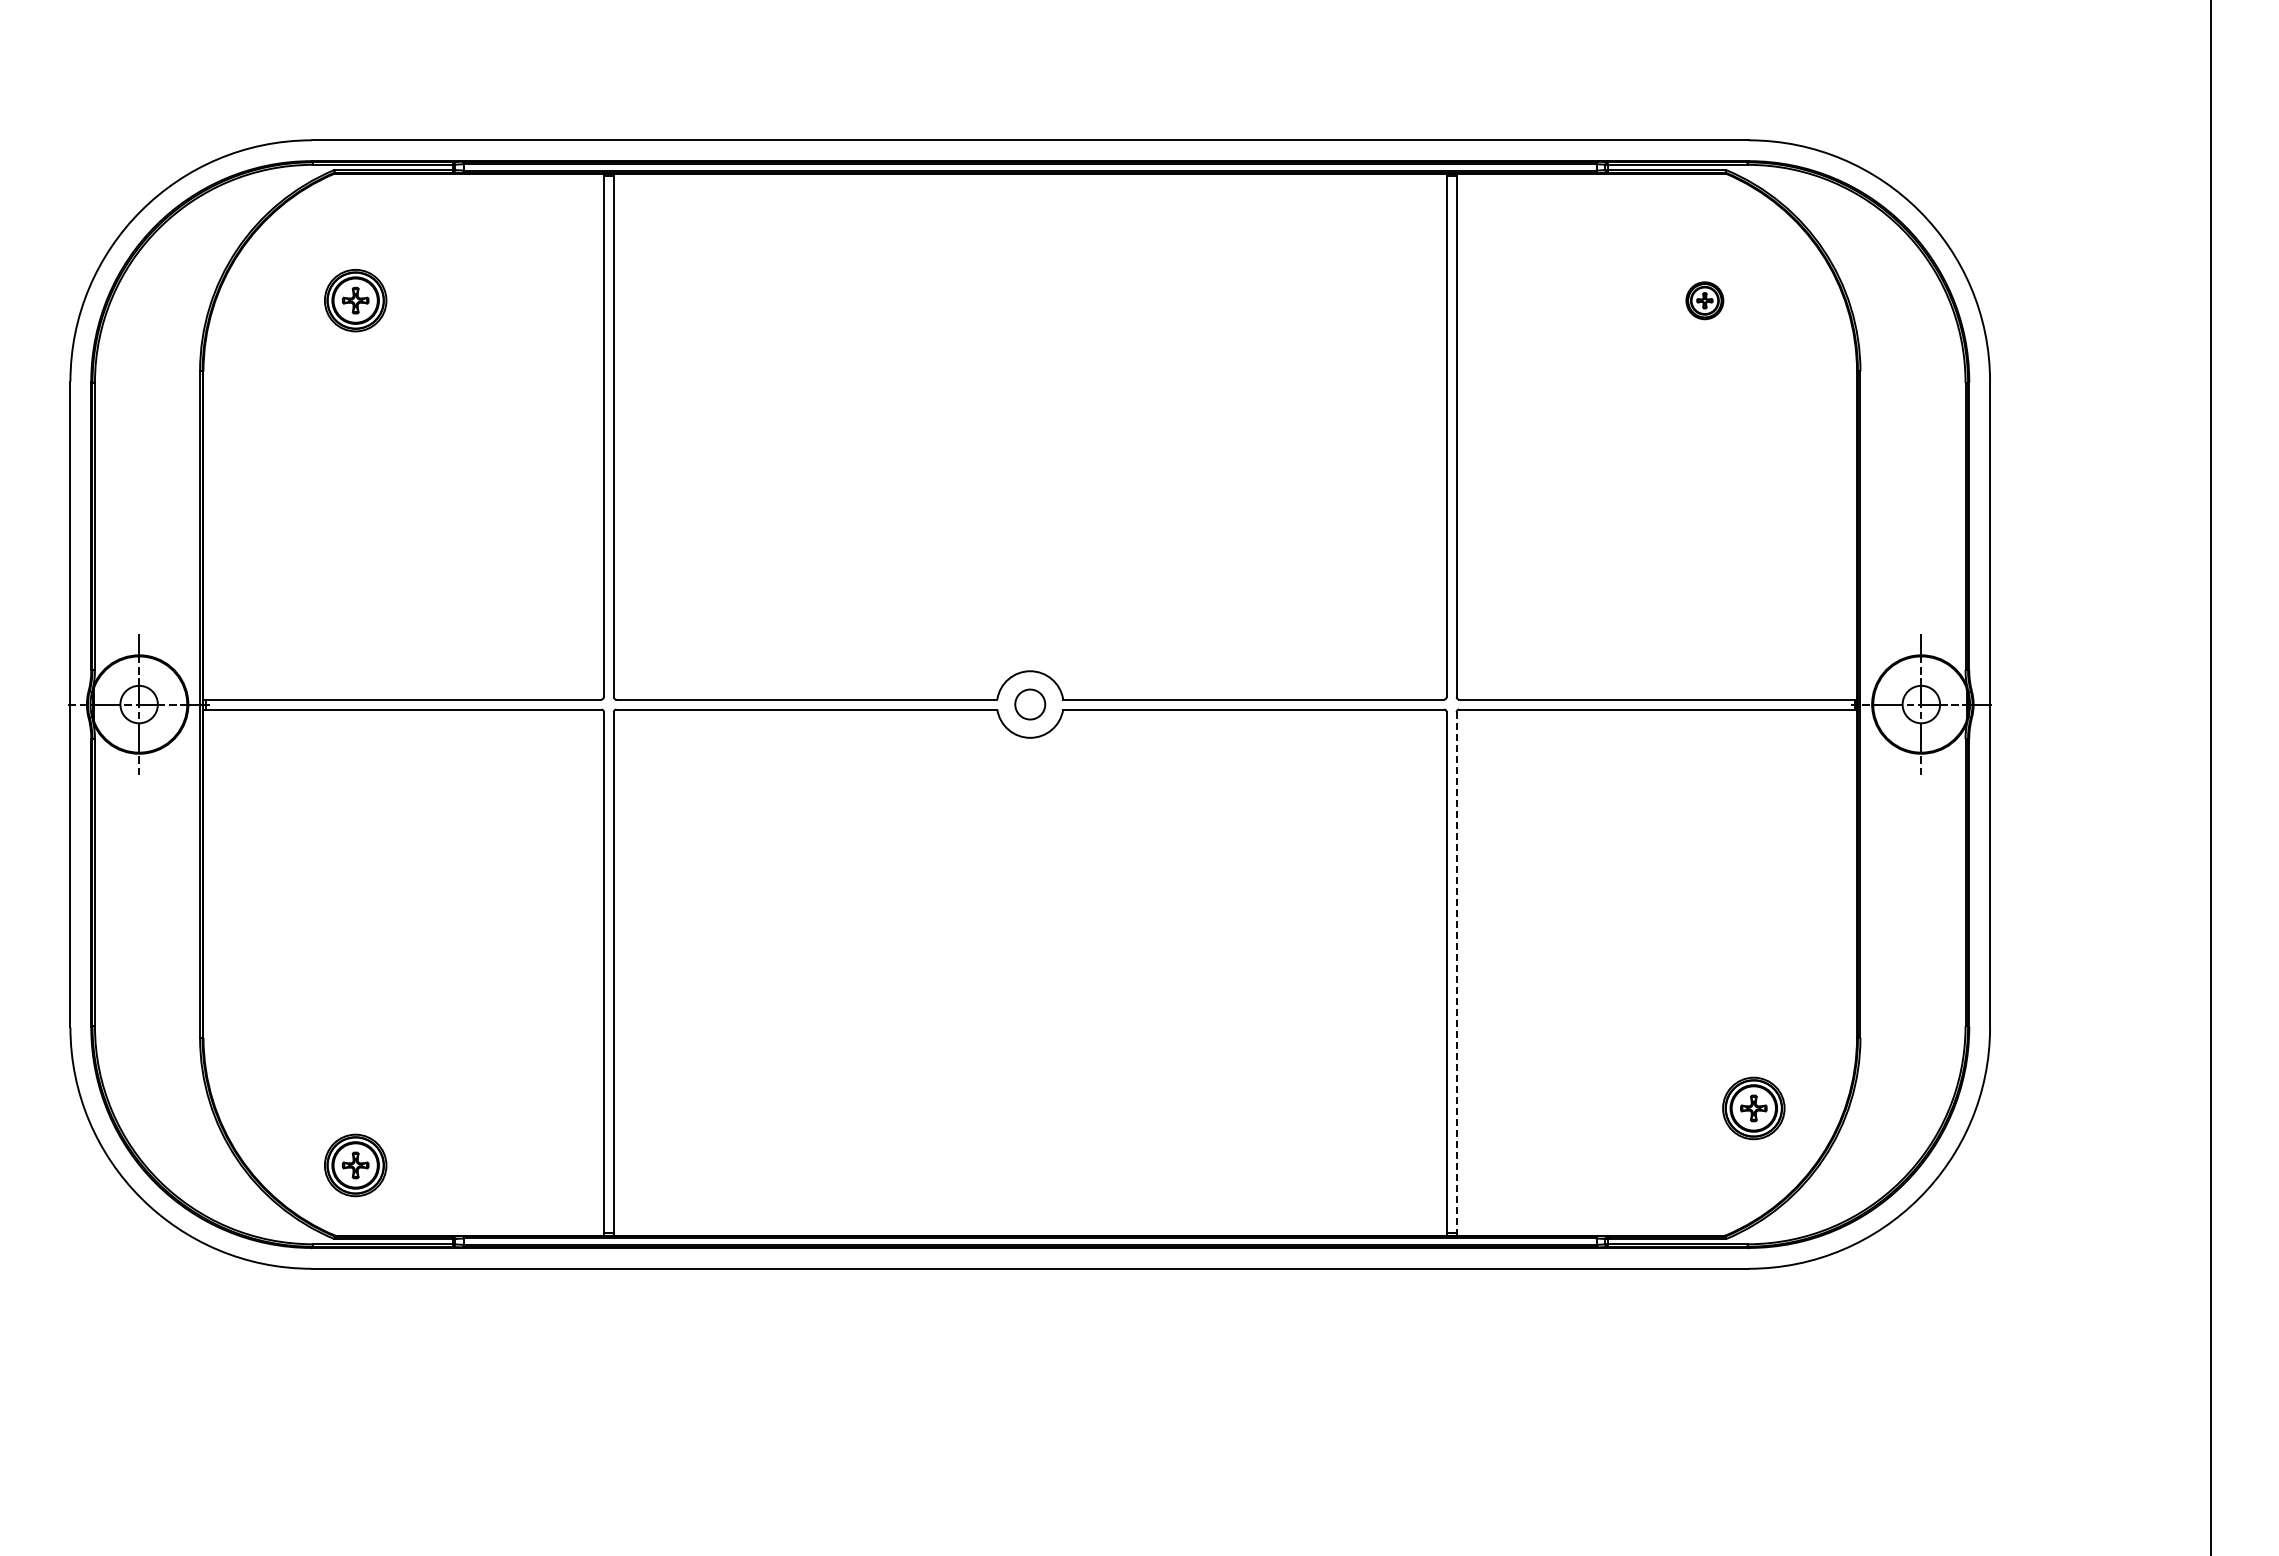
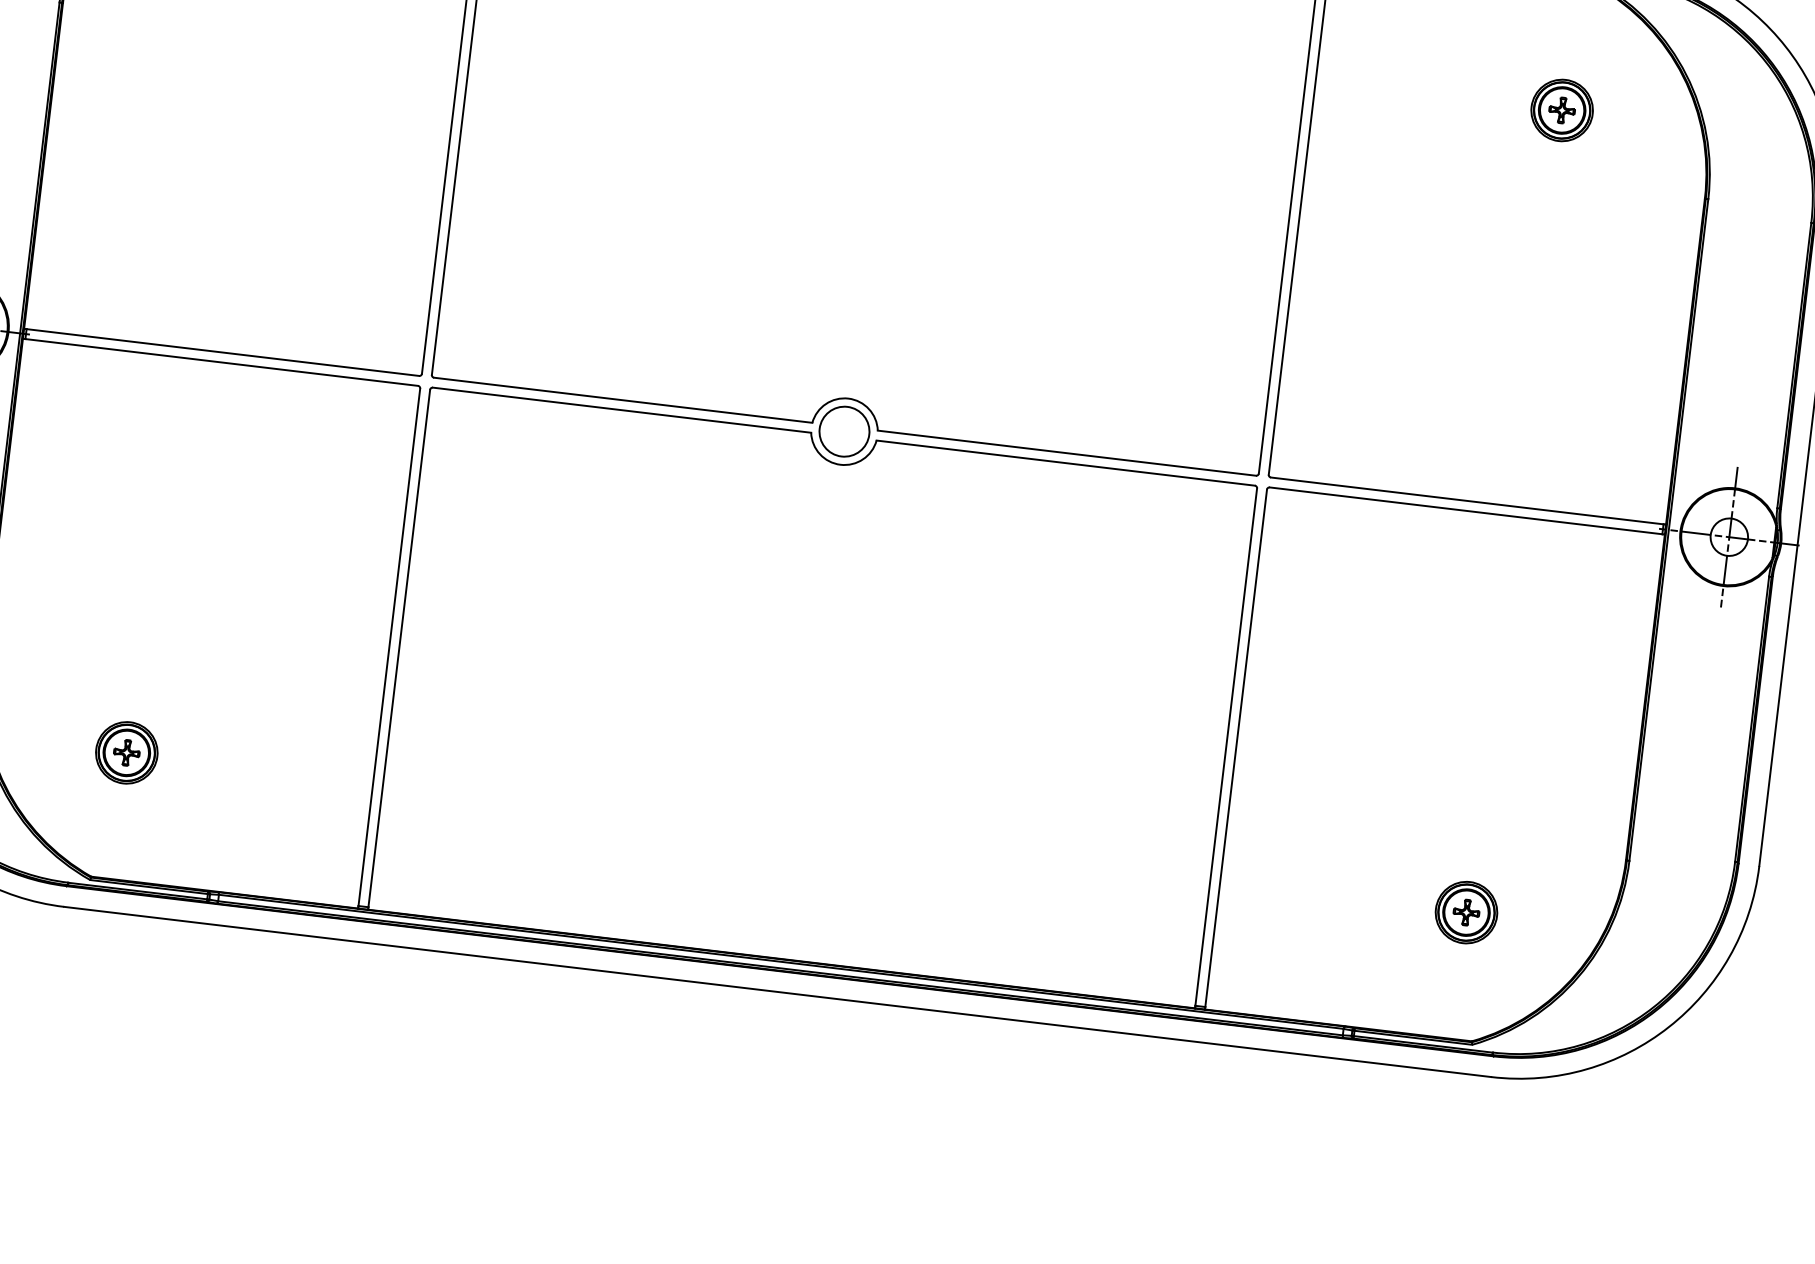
part: (1704, 300) -> (1561, 110), size x1.67
circle: (1030, 704) -> (844, 431), size x1.67
line: (1456, 972) -> (1236, 748), dashed -> solid
part: (1753, 1108) -> (1466, 912), moved
part: (355, 1165) -> (126, 752), moved

